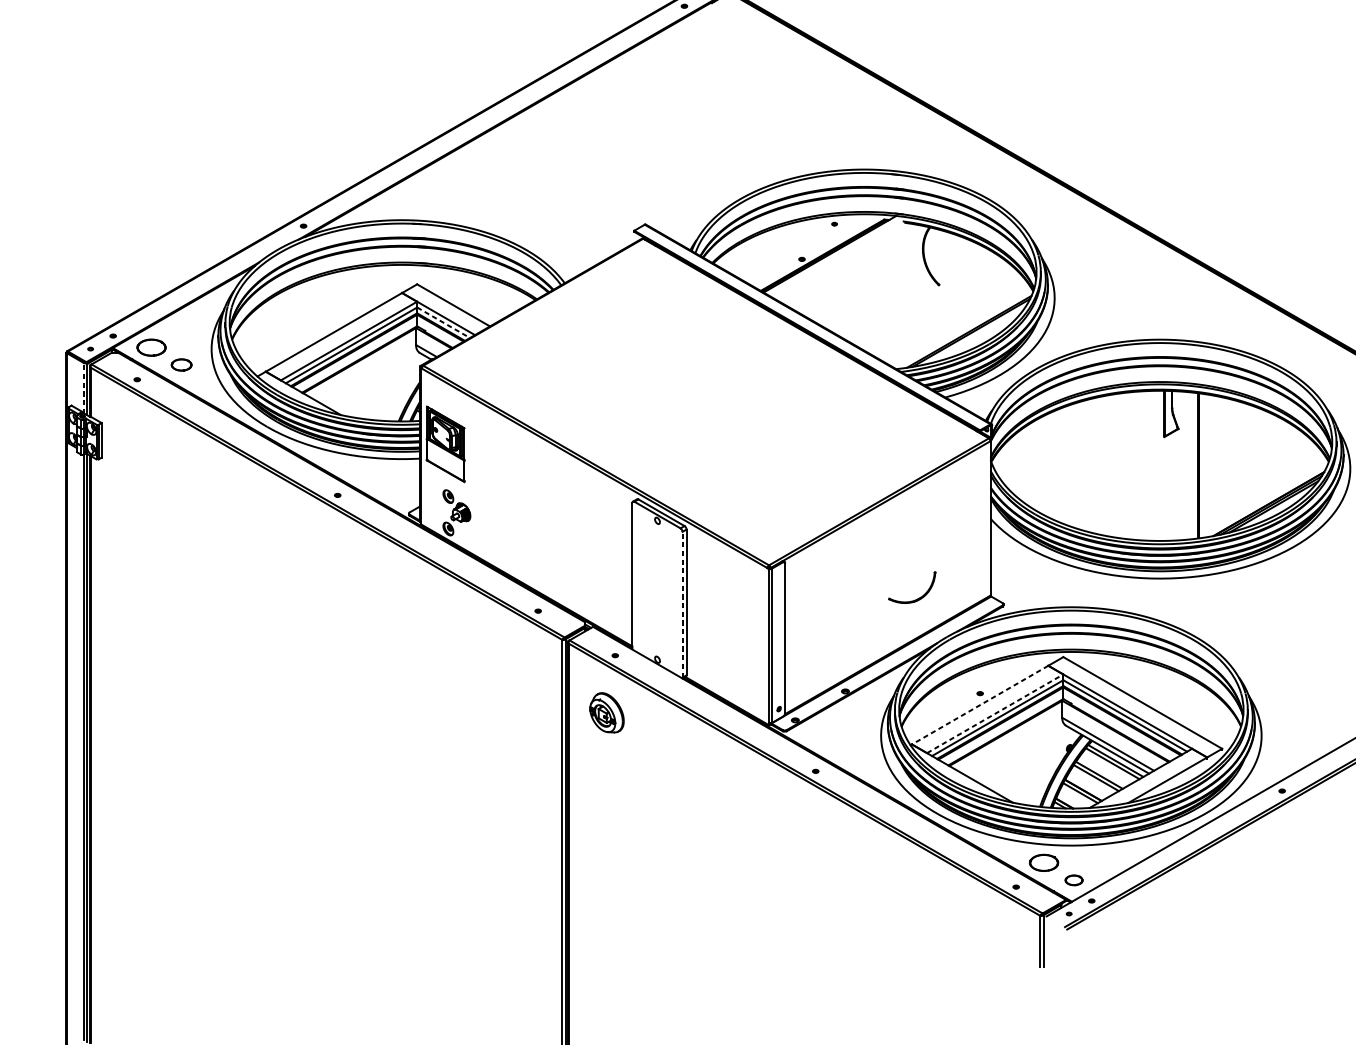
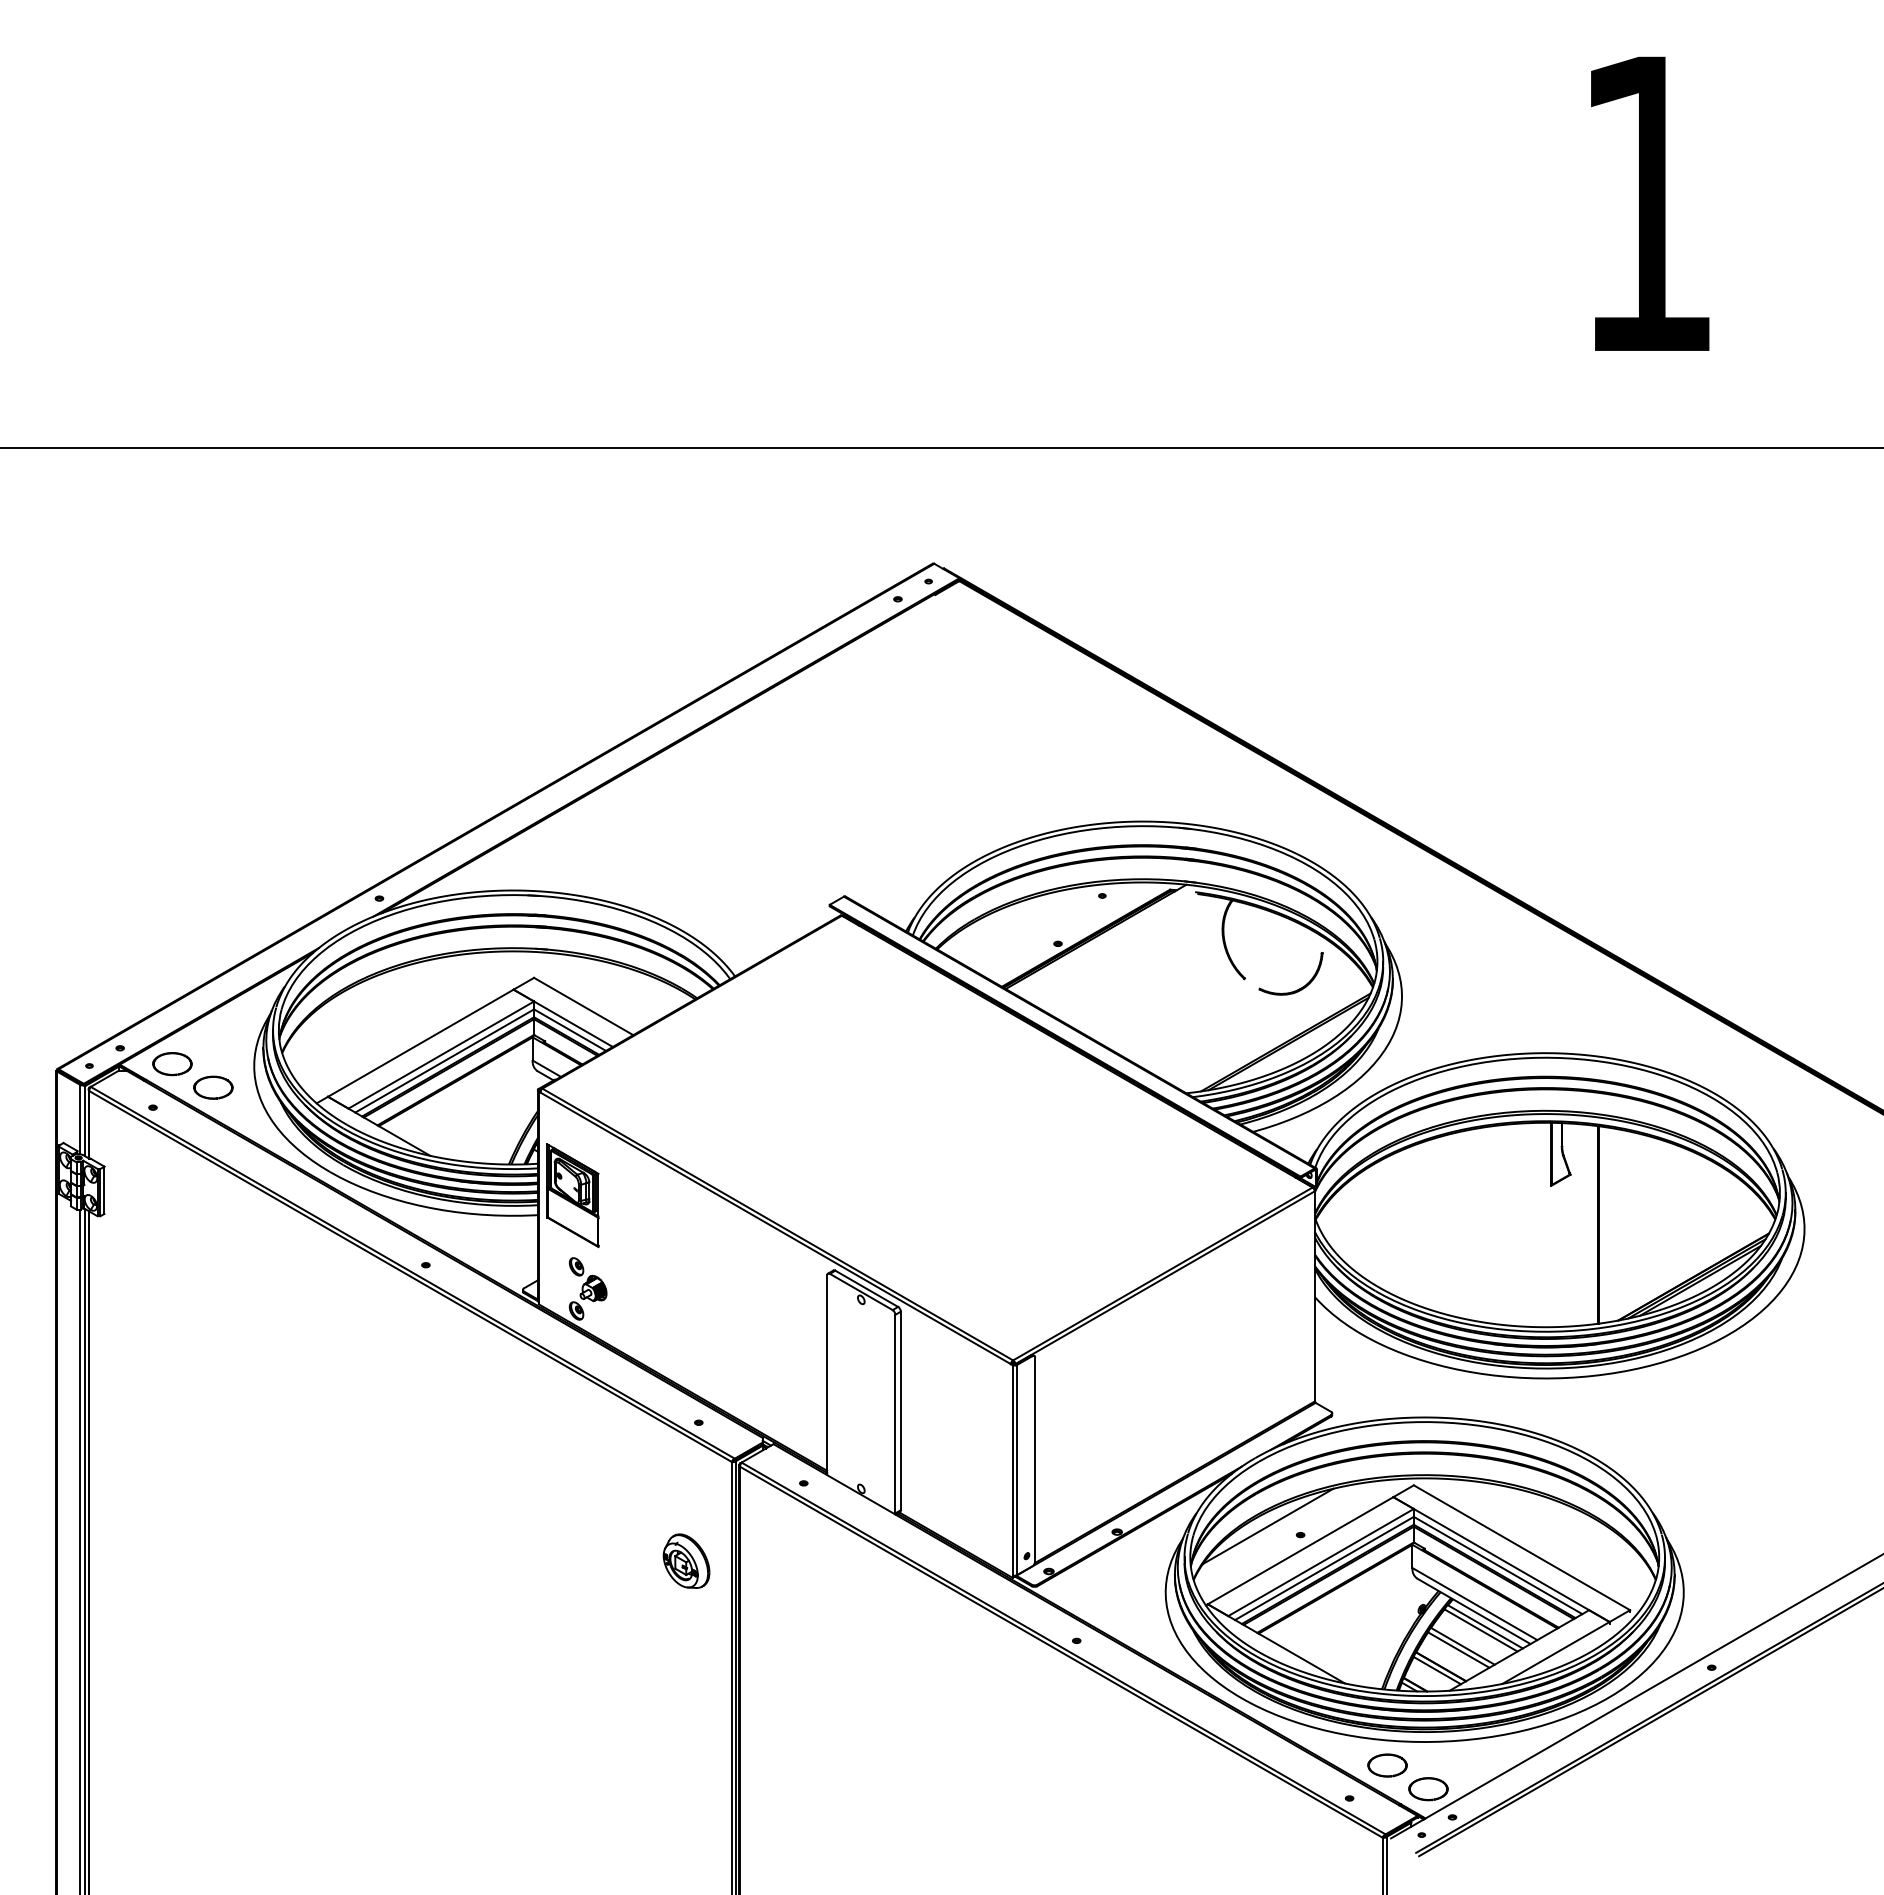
line: (443, 323) -> (570, 1030), dashed -> solid
part: (181, 364) -> (213, 1087), size x1.43
line: (84, 388) -> (80, 1119), dashed -> solid
part: (919, 597) -> (1300, 987), moved
line: (682, 604) -> (895, 1413), dashed -> solid
line: (955, 687) -> (1267, 1526), added
line: (980, 704) -> (1300, 1550), dashed -> solid
part: (606, 712) -> (686, 1560), moved
line: (995, 713) -> (1321, 1562), dashed -> solid
part: (1074, 880) -> (1428, 1789), size x1.67

